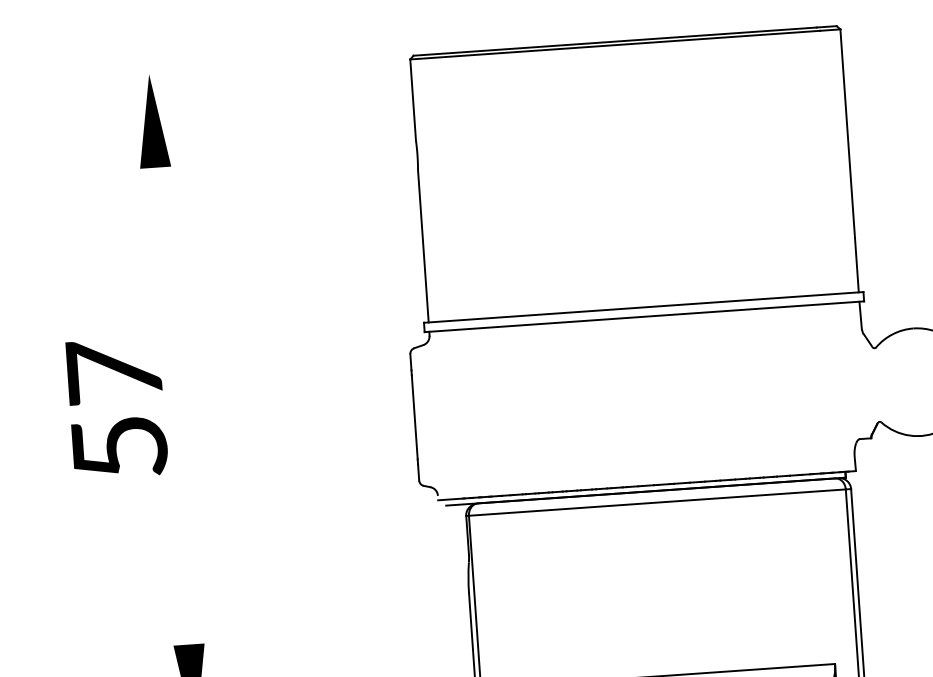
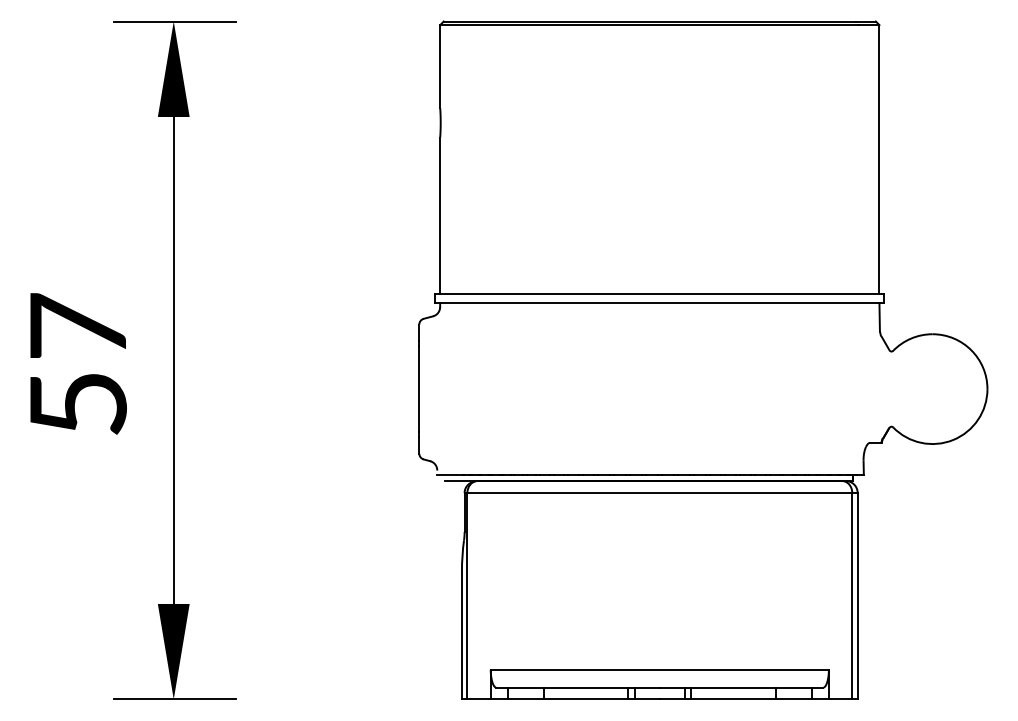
line: (150, 74) -> (175, 21), added
line: (171, 404) -> (173, 358), added
text: (117, 408) -> (78, 363), moved

